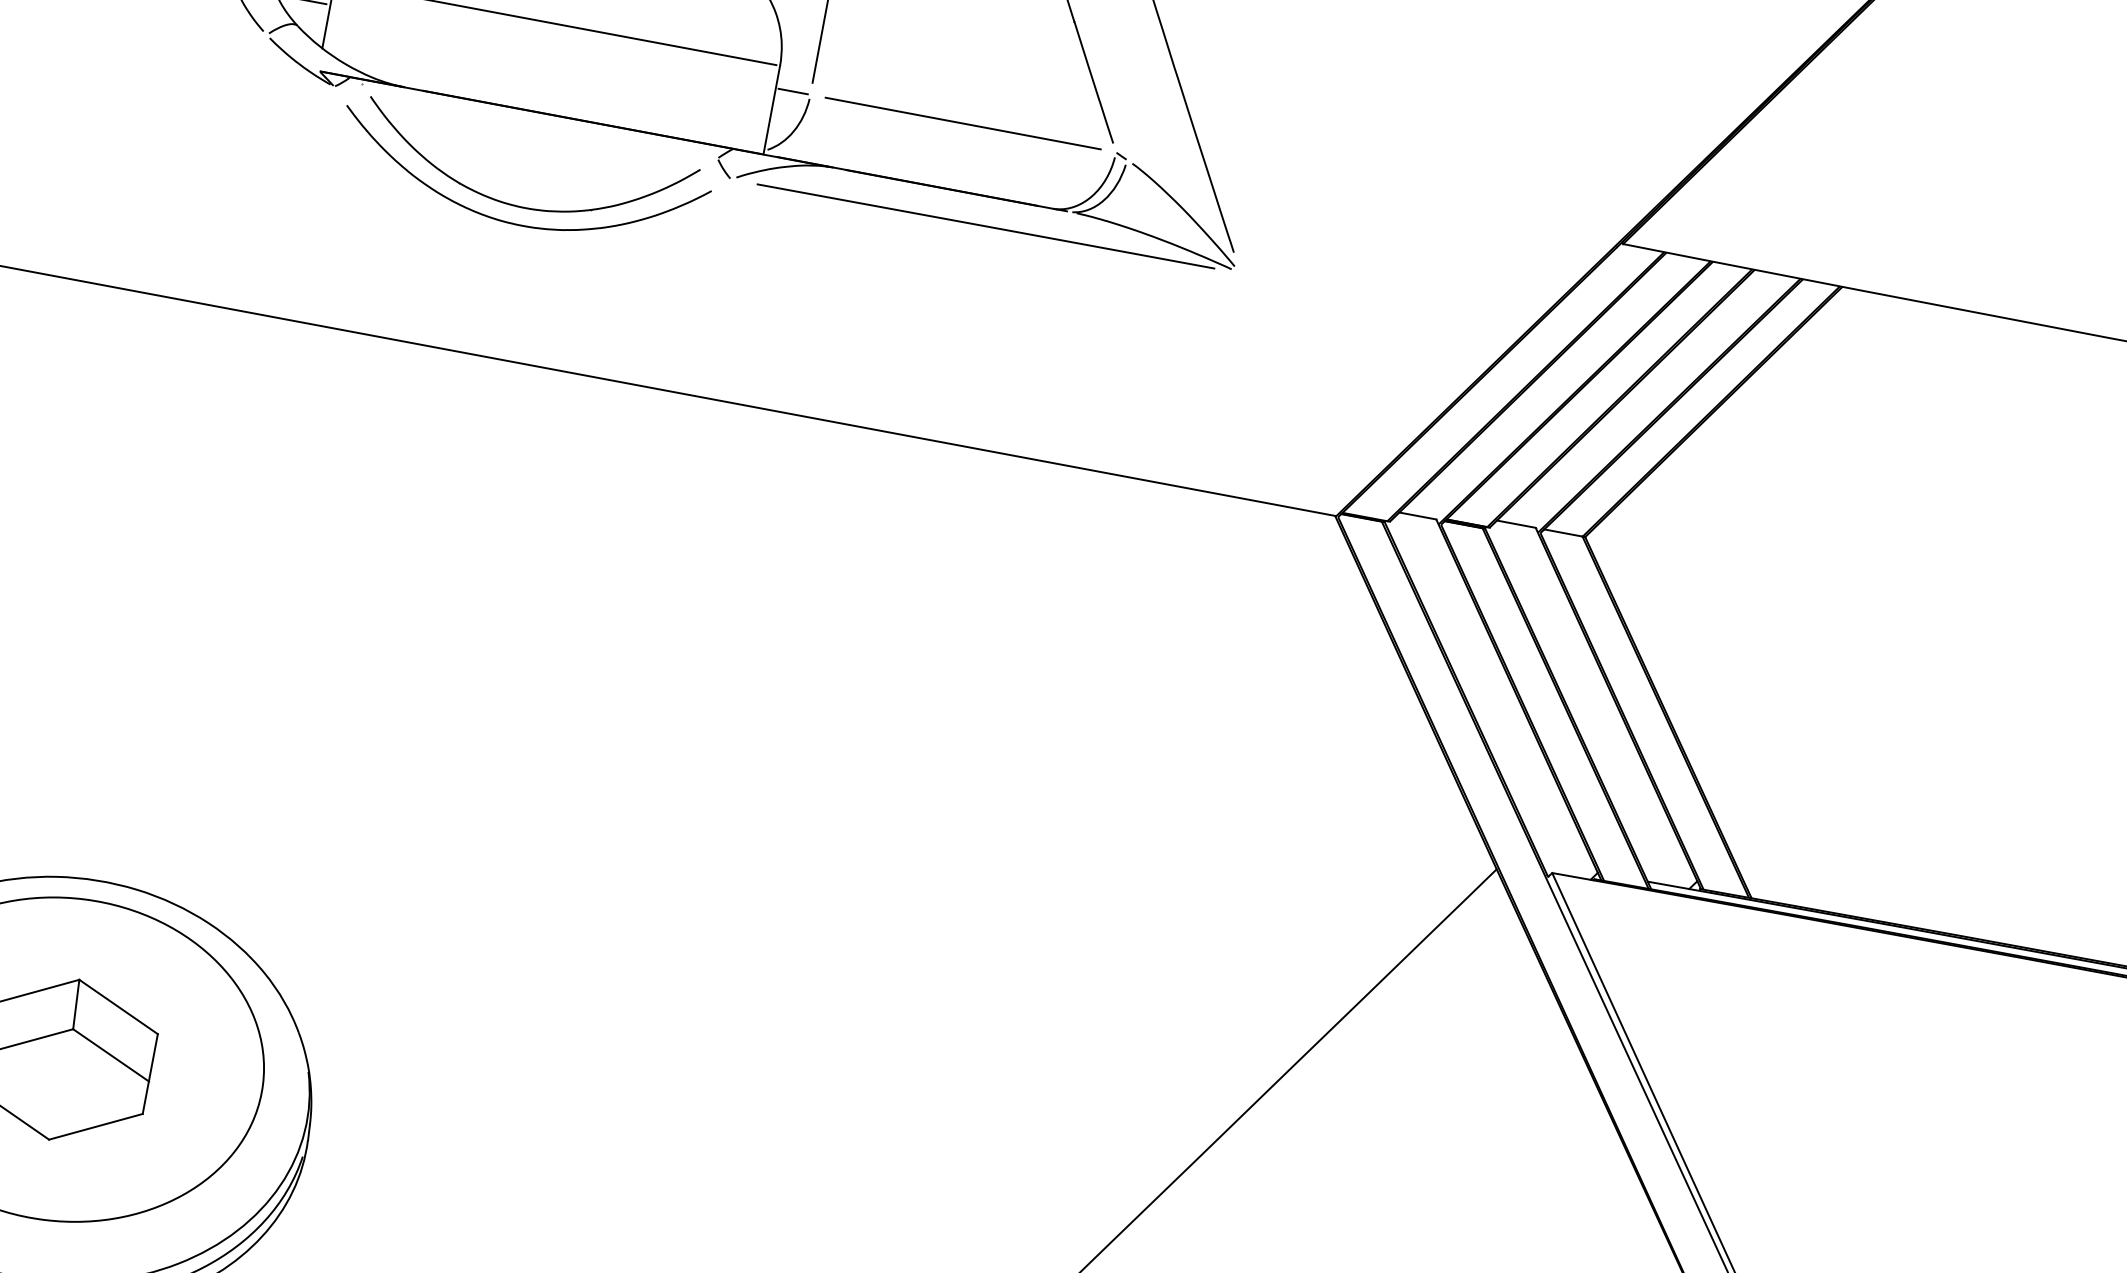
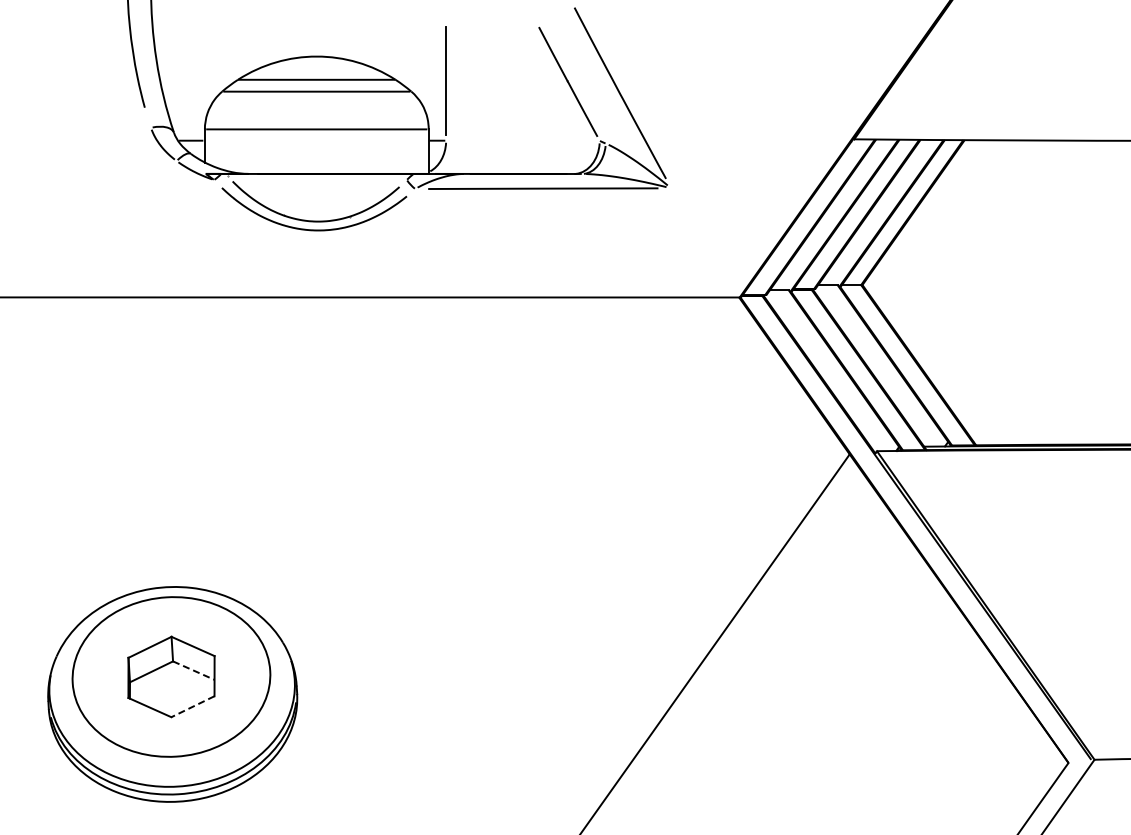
line: (962, 122) -> (522, 140), removed
line: (110, 1054) -> (193, 670), solid -> dashed
line: (95, 1126) -> (192, 706), solid -> dashed

